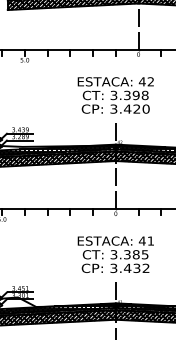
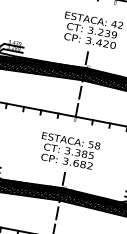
text: (136, 95) -> (107, 33), 3.398 -> 3.239
text: (146, 240) -> (94, 144), 41 -> 58
text: (131, 267) -> (79, 163), 3.432 -> 3.682

